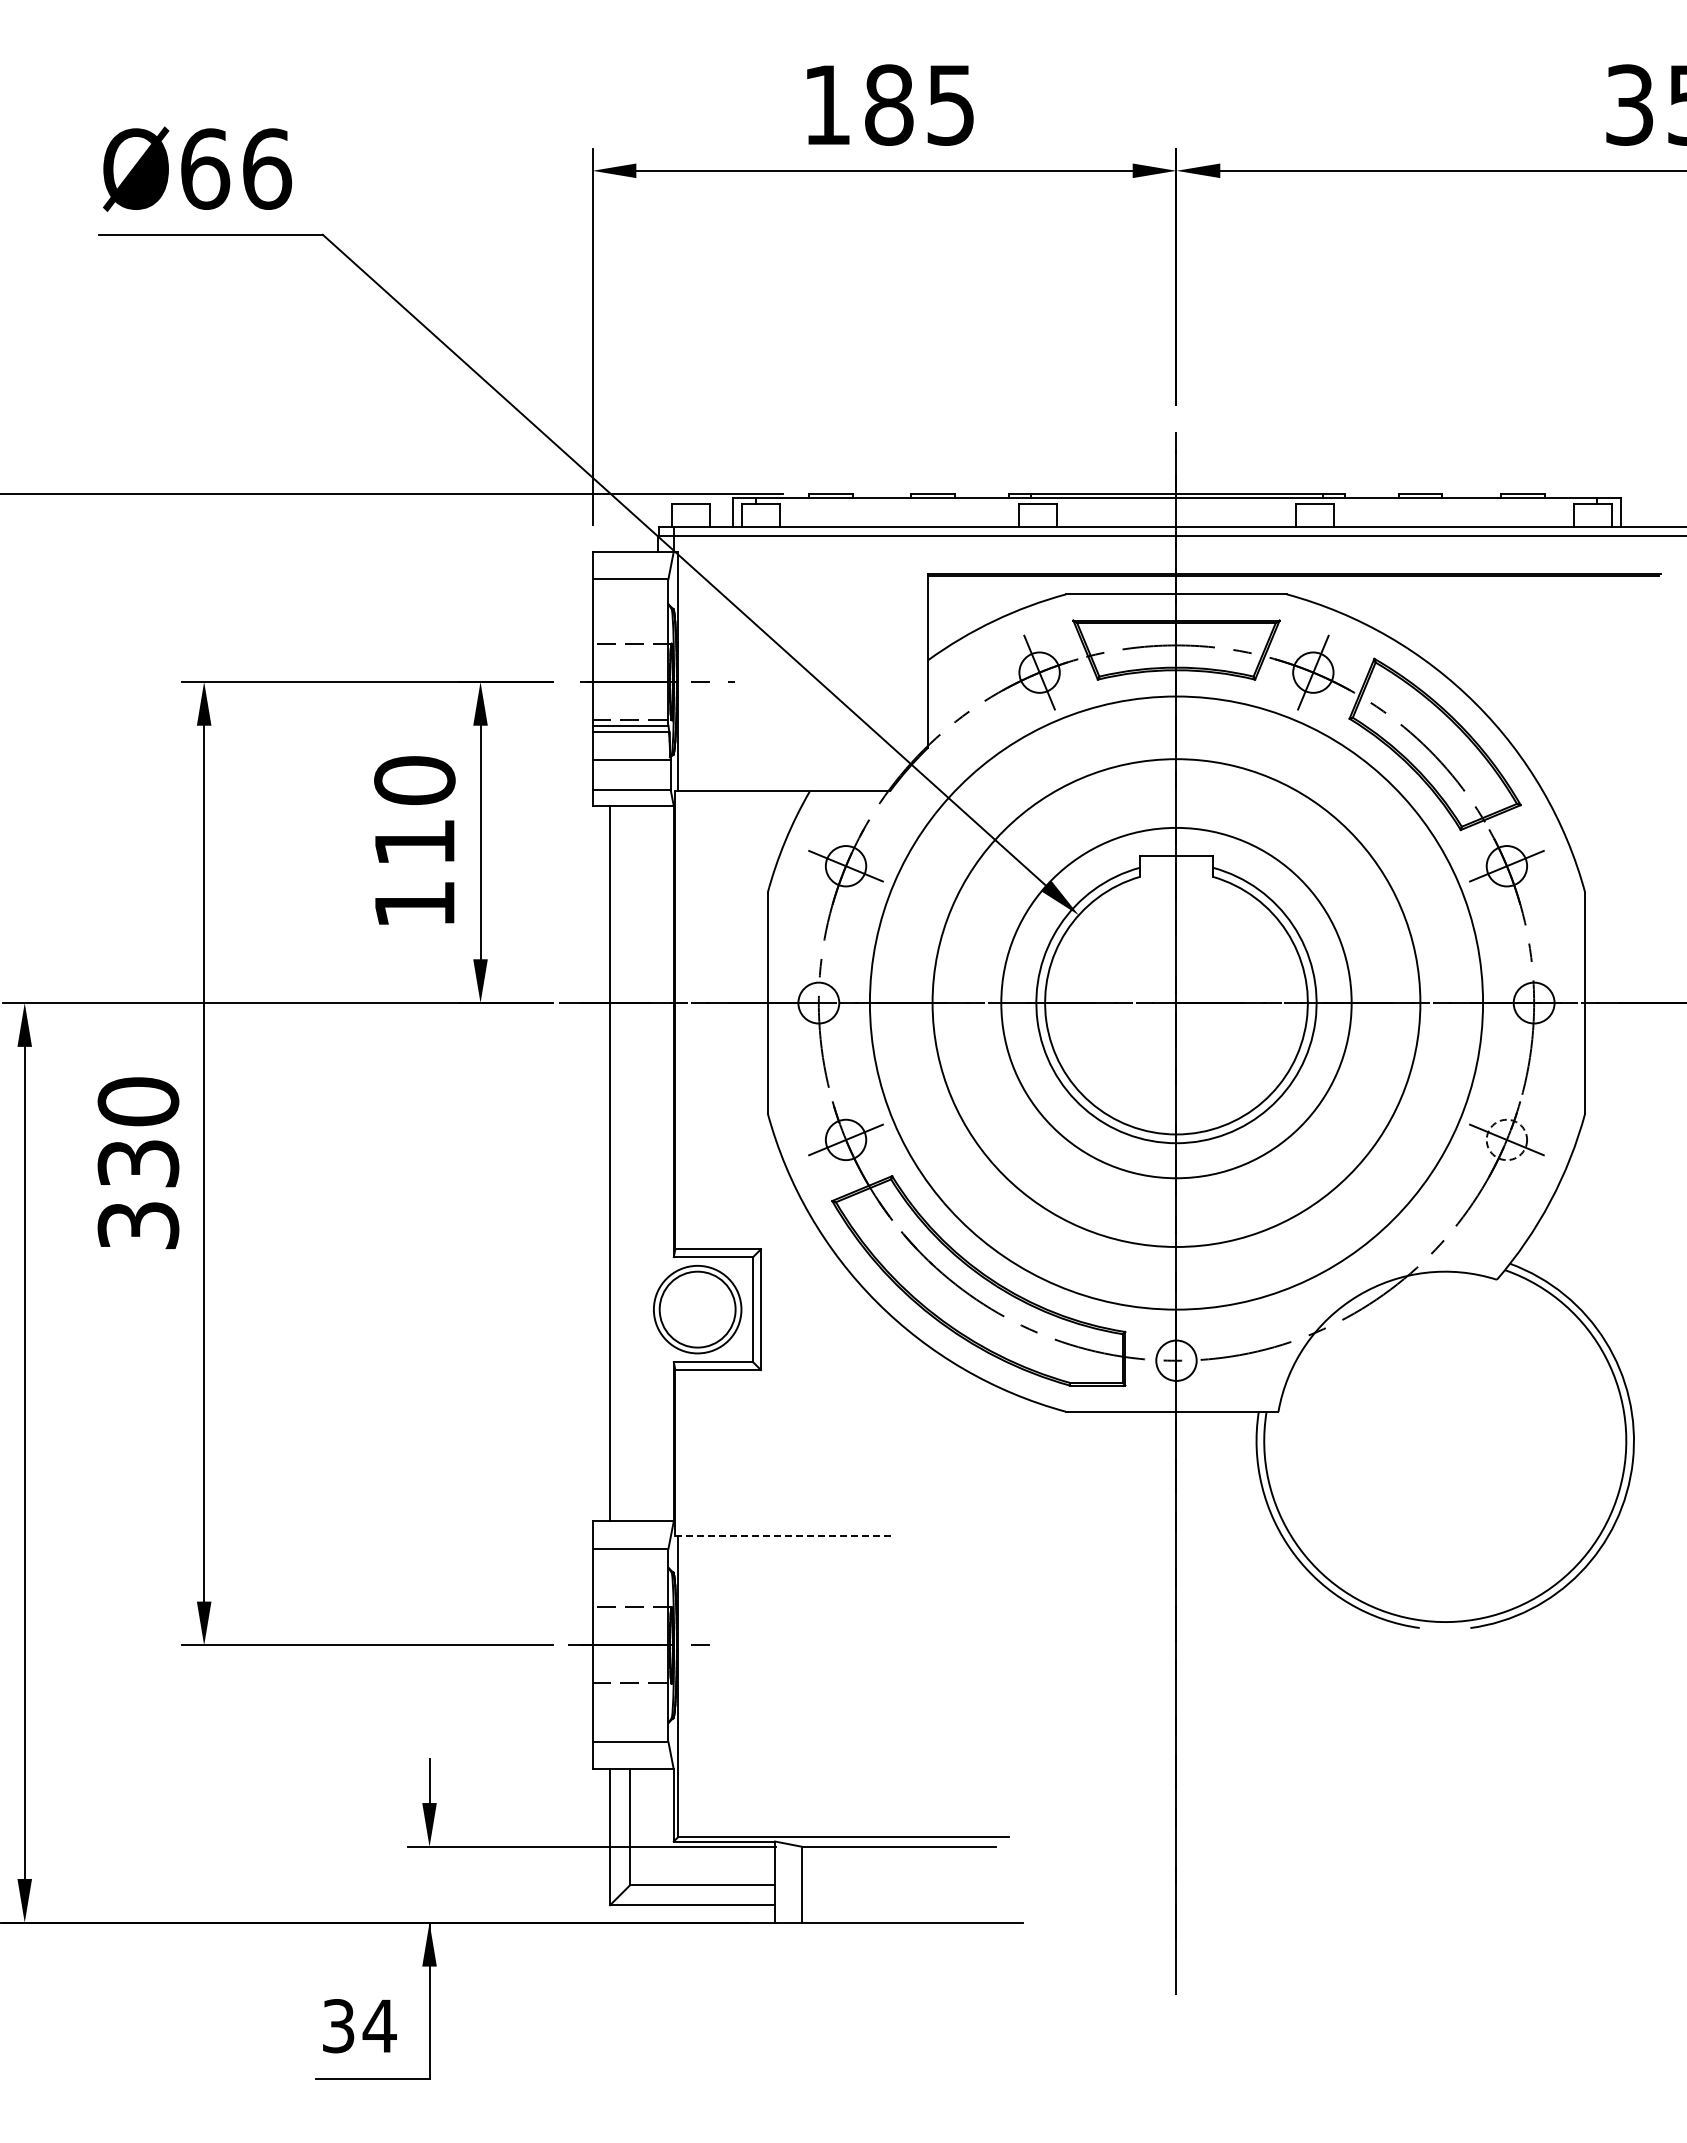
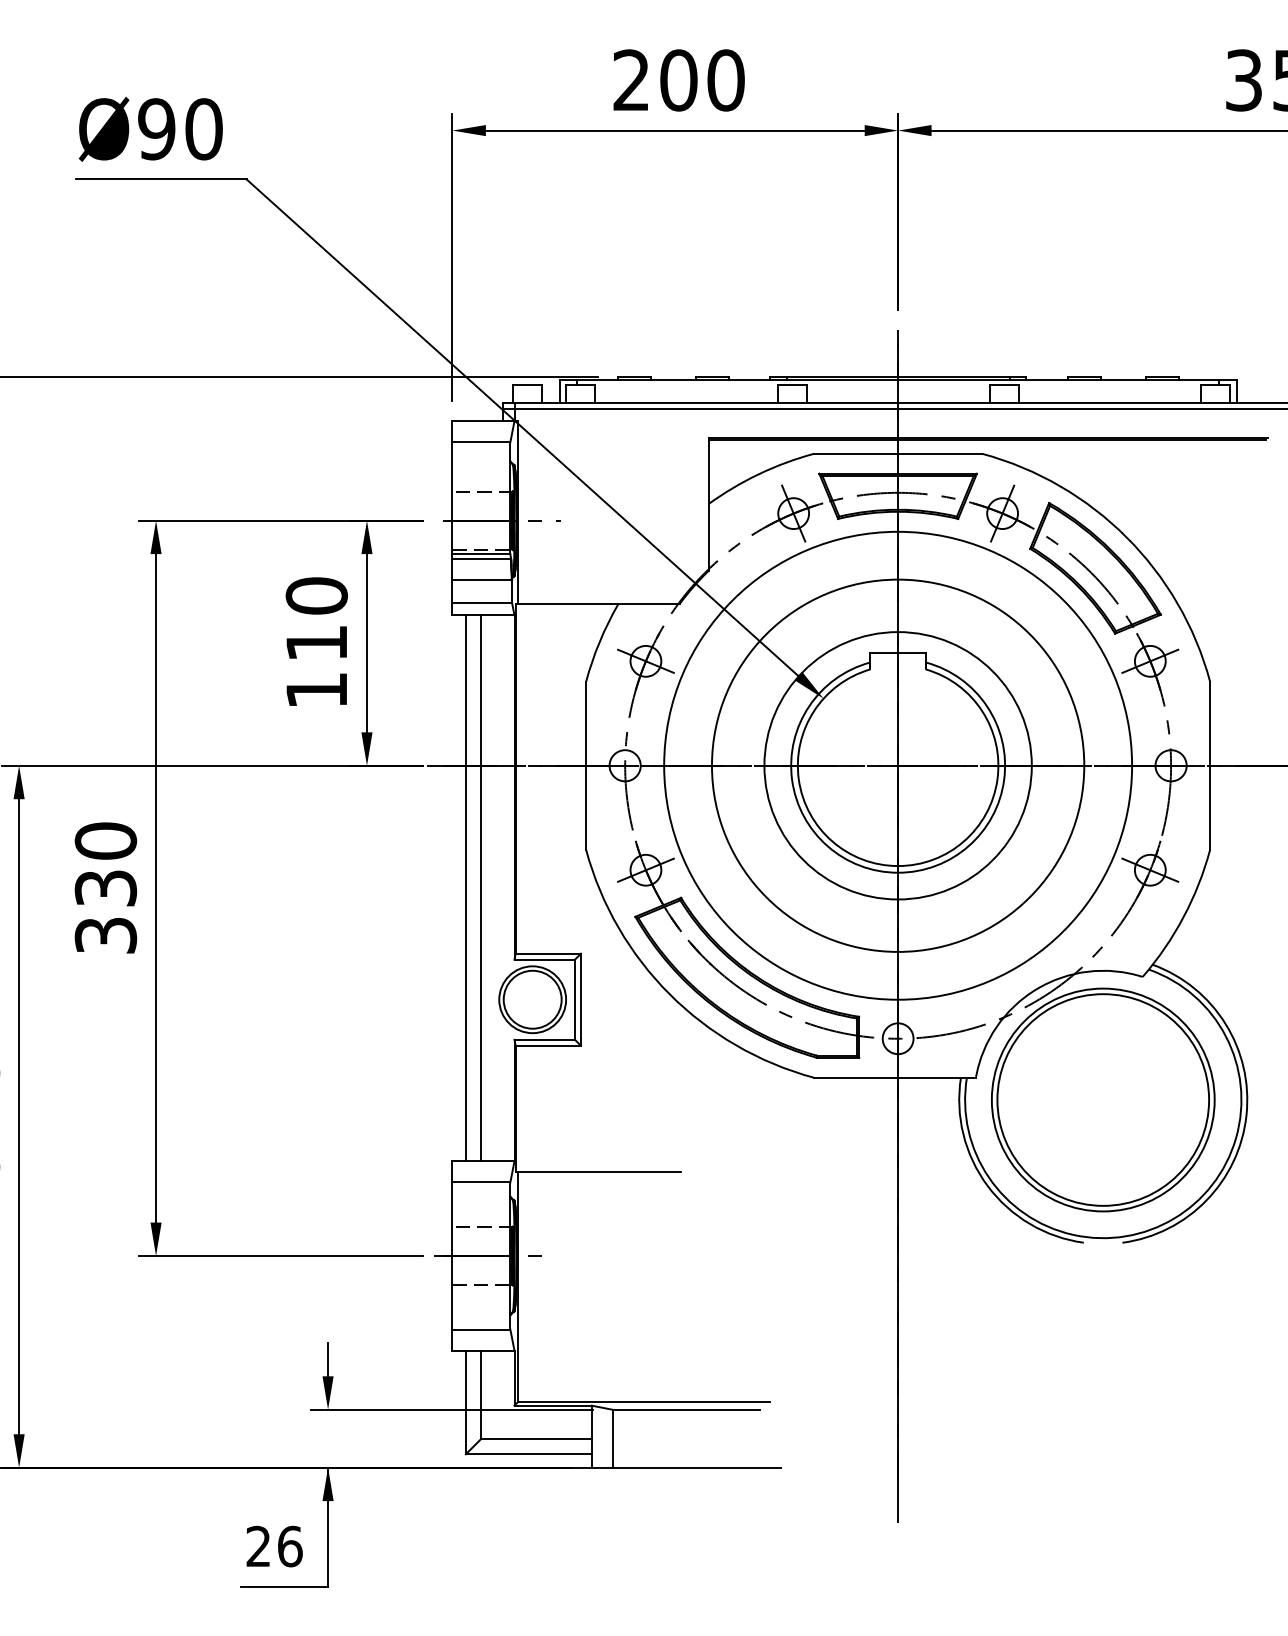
text: (889, 104) -> (679, 79), 185 -> 200
text: (236, 168) -> (180, 128), Ø66 -> Ø90
circle: (1506, 1139) -> (1150, 869), dashed -> solid
line: (629, 1163) -> (480, 888), added
part: (1445, 1440) -> (1103, 1099), added
line: (784, 1535) -> (598, 1172), dashed -> solid
text: (359, 2026) -> (274, 1546), 34 -> 26

